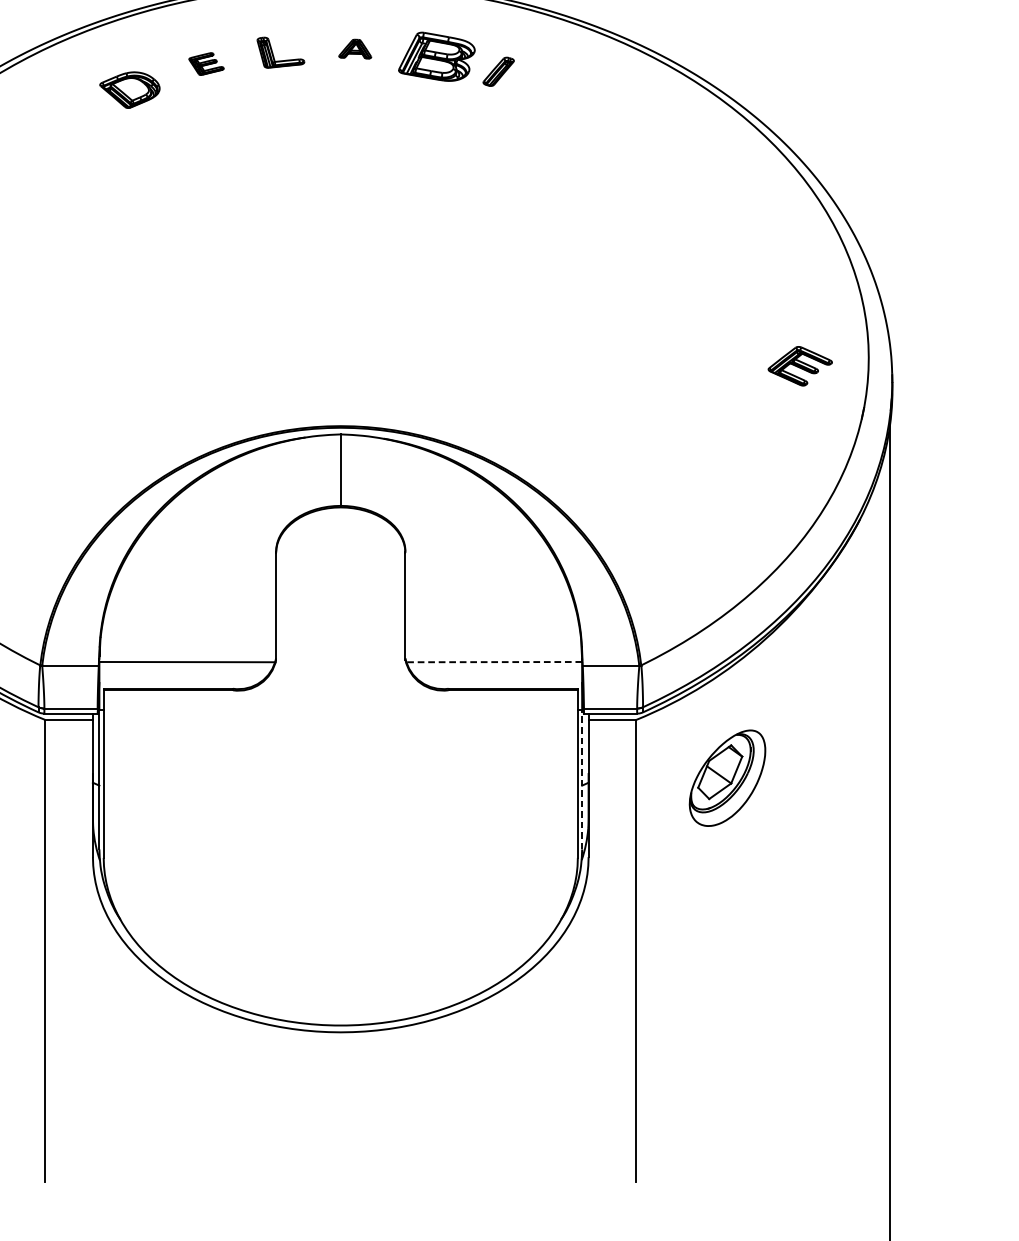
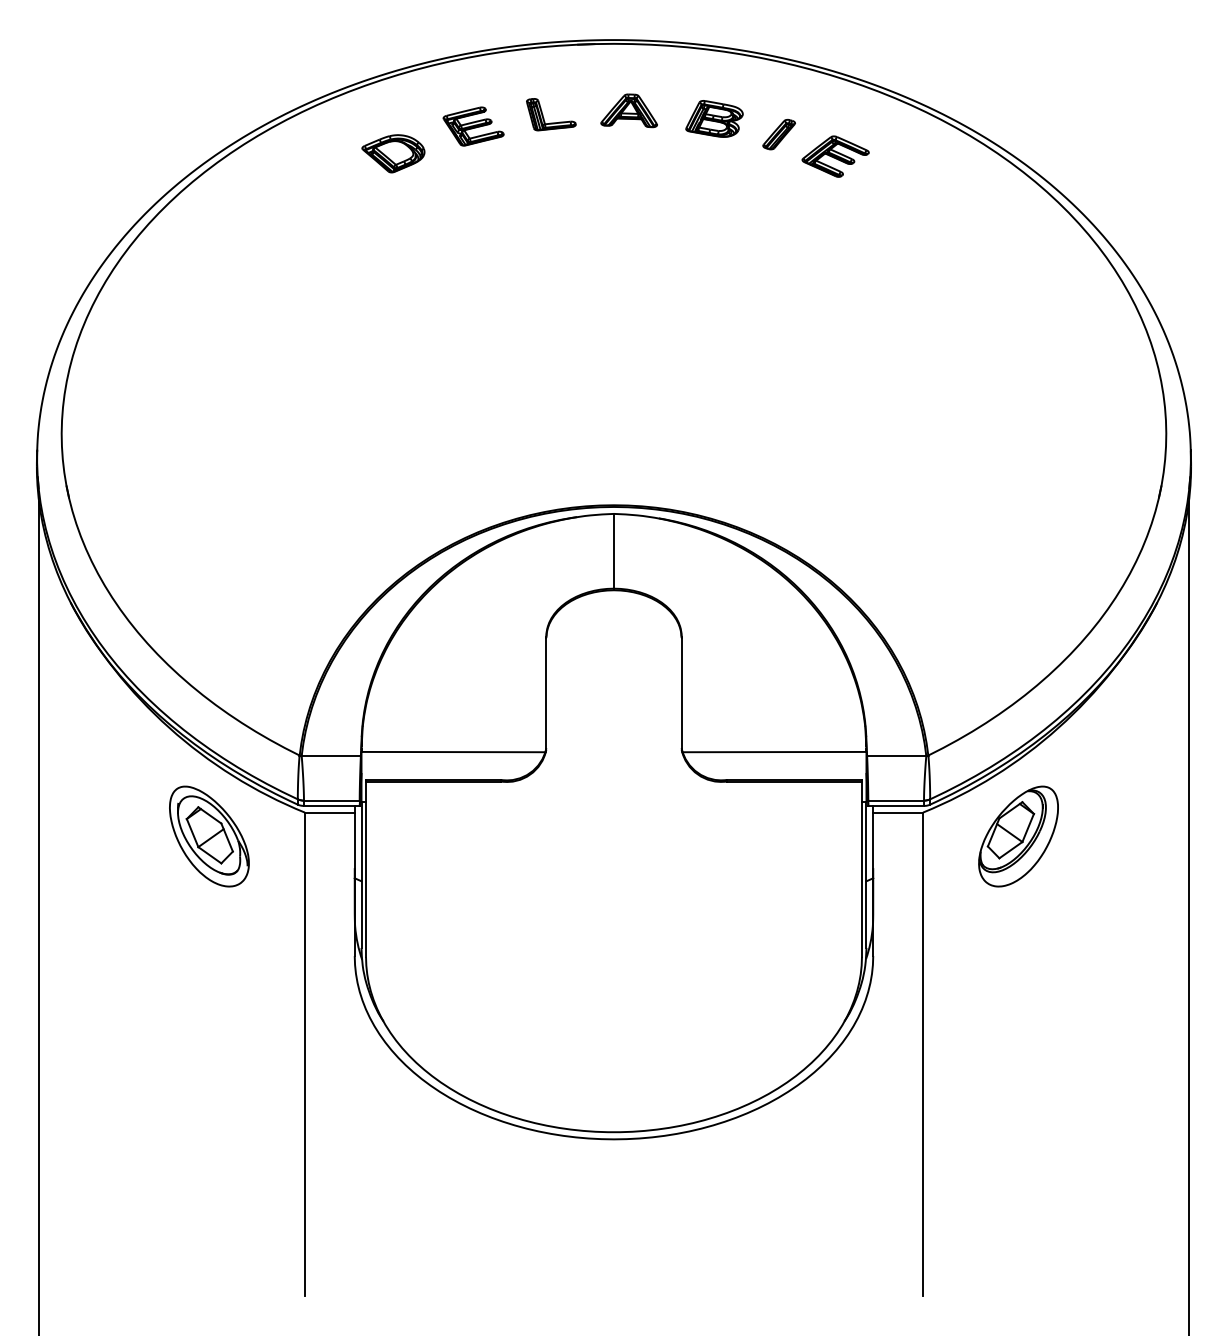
part: (354, 48) -> (628, 110), size x1.67
part: (436, 56) -> (714, 118), size x0.71
part: (206, 64) -> (473, 126), size x1.67
part: (800, 366) -> (835, 156), moved
line: (493, 662) -> (773, 752), dashed -> solid
part: (727, 778) -> (1018, 836), moved
line: (582, 780) -> (866, 875), dashed -> solid

